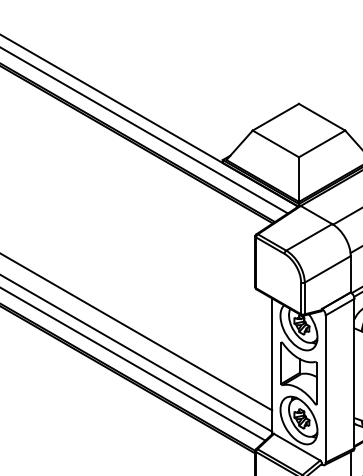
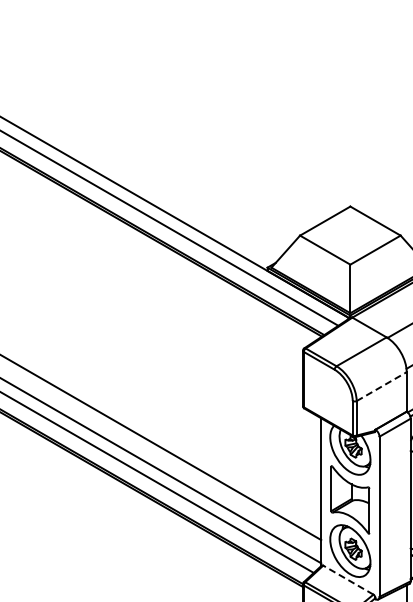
line: (327, 269) -> (381, 386), solid -> dashed
line: (296, 446) -> (347, 579), solid -> dashed

